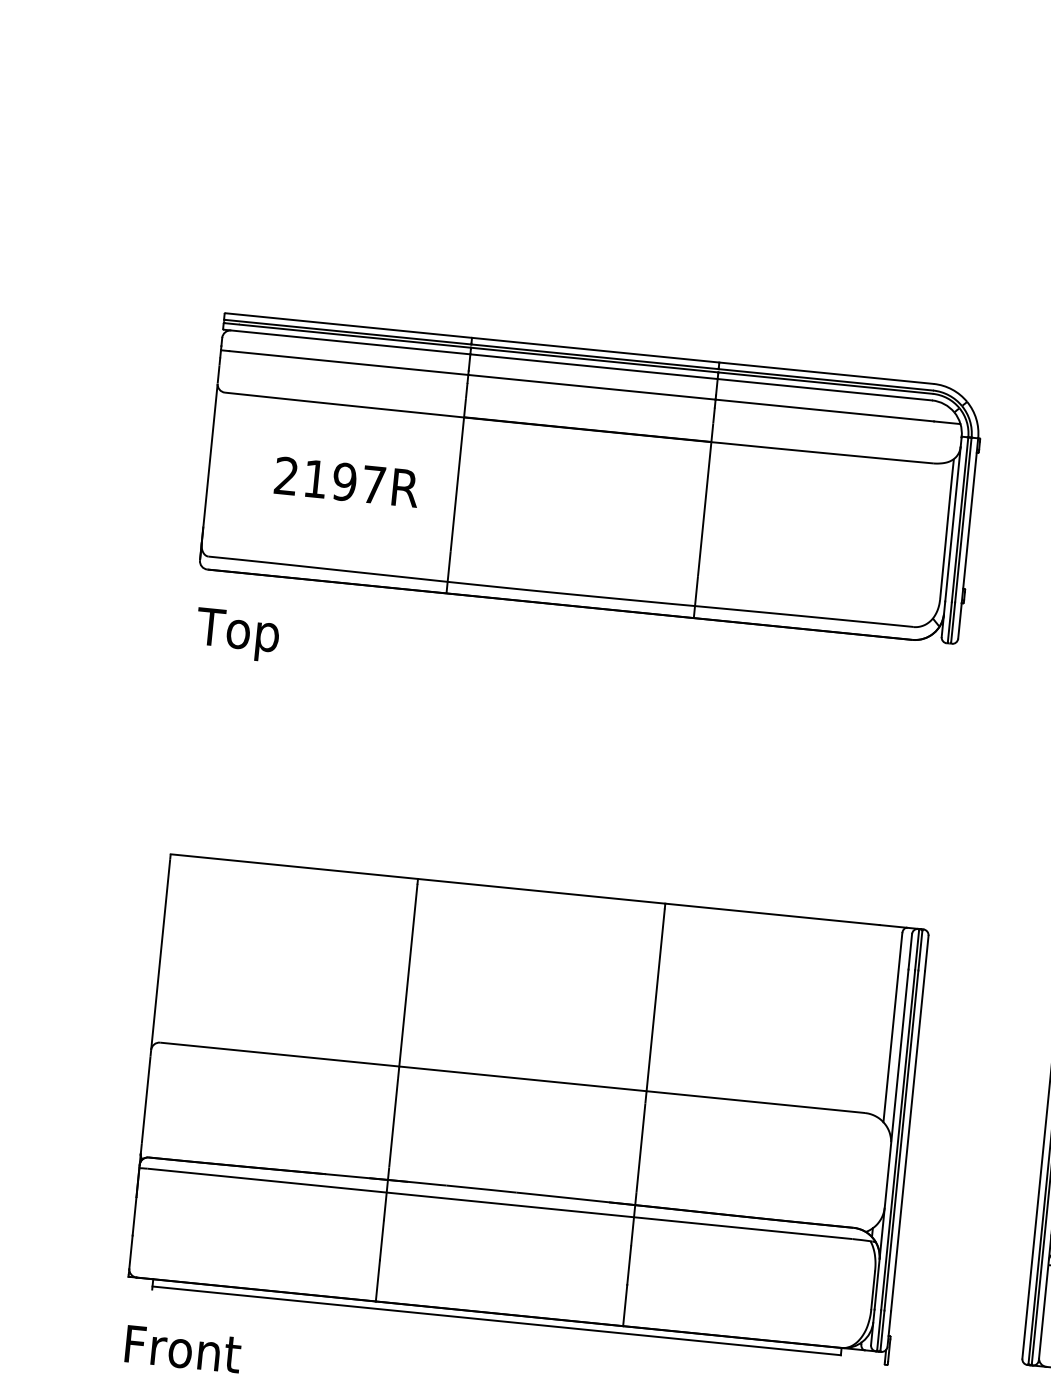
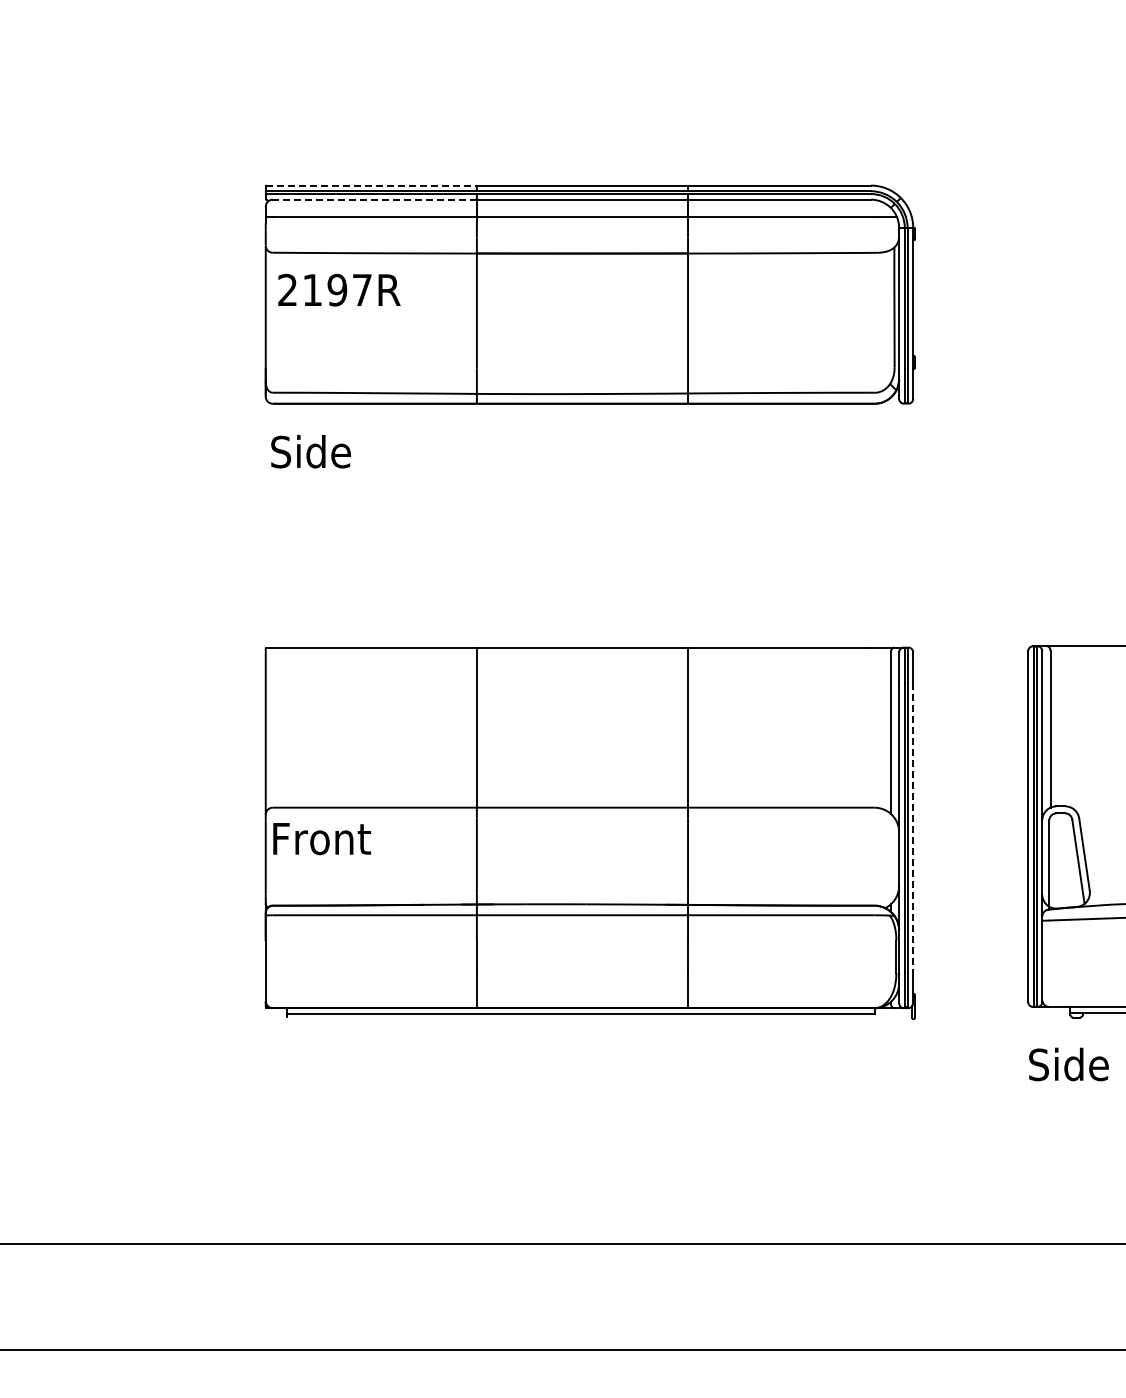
line: (349, 325) -> (372, 185), solid -> dashed
line: (346, 341) -> (371, 199), solid -> dashed
text: (347, 481) -> (339, 289), moved
text: (244, 634) -> (309, 455), Top -> Side
line: (908, 1141) -> (913, 828), solid -> dashed
text: (182, 1349) -> (321, 839), moved

